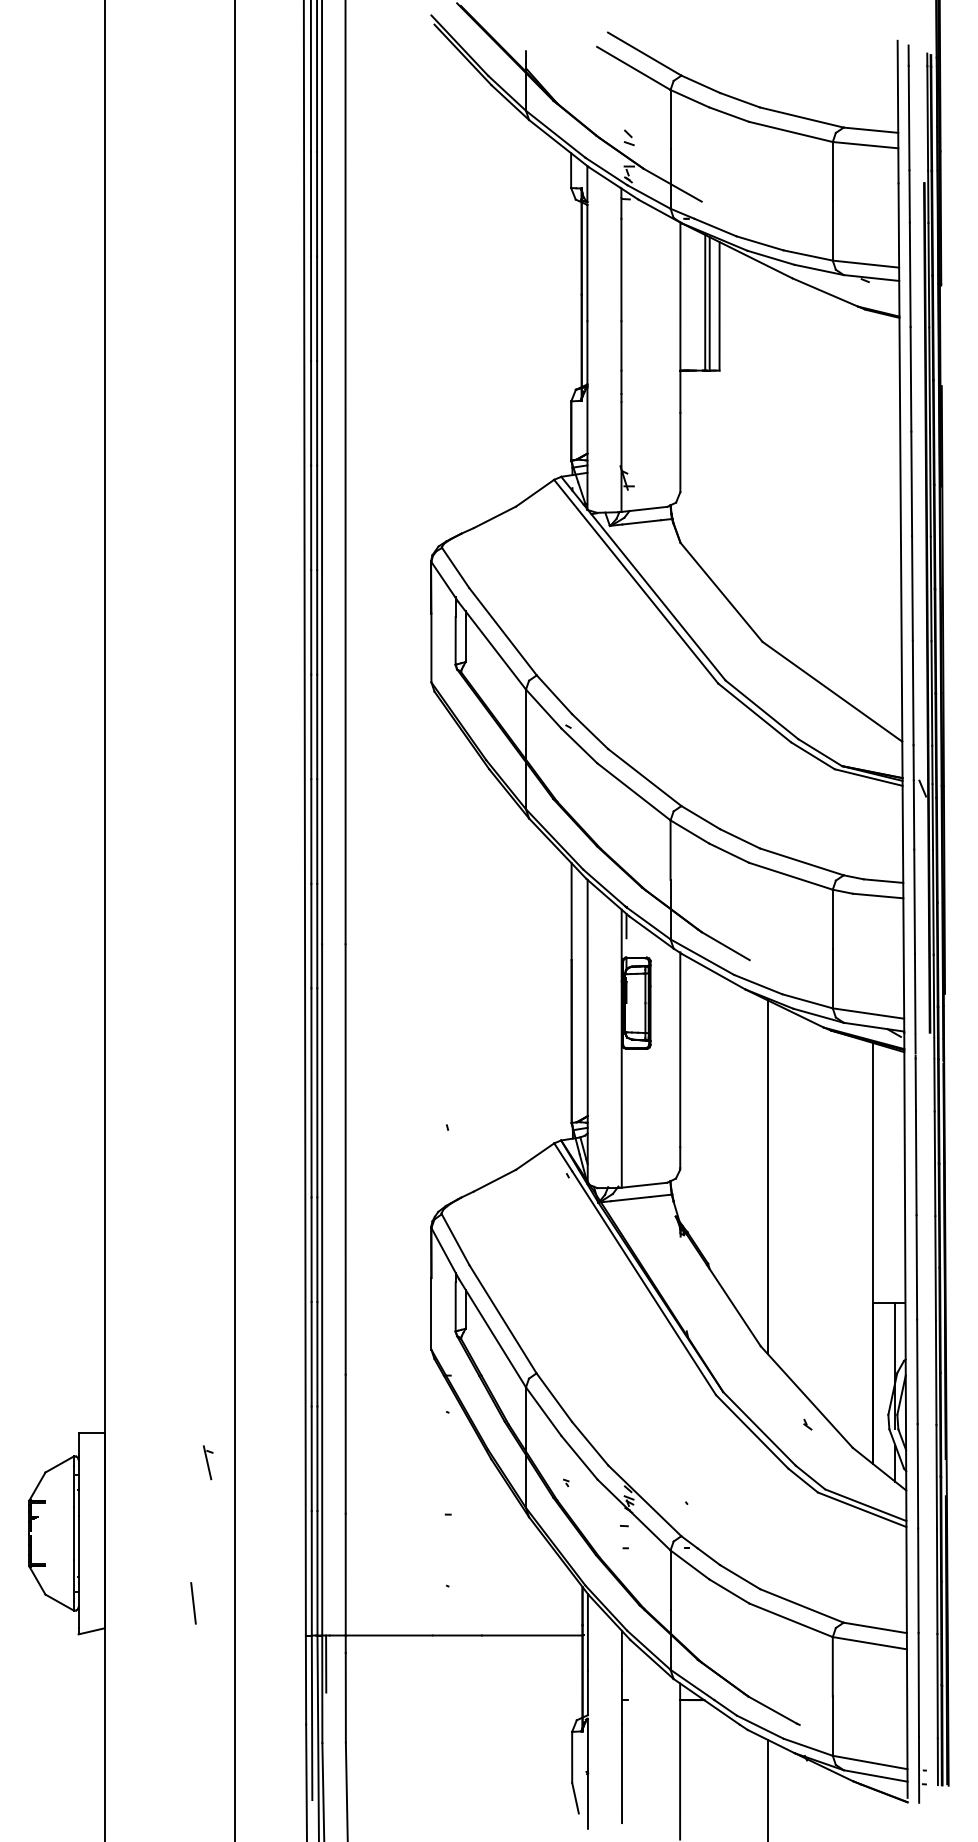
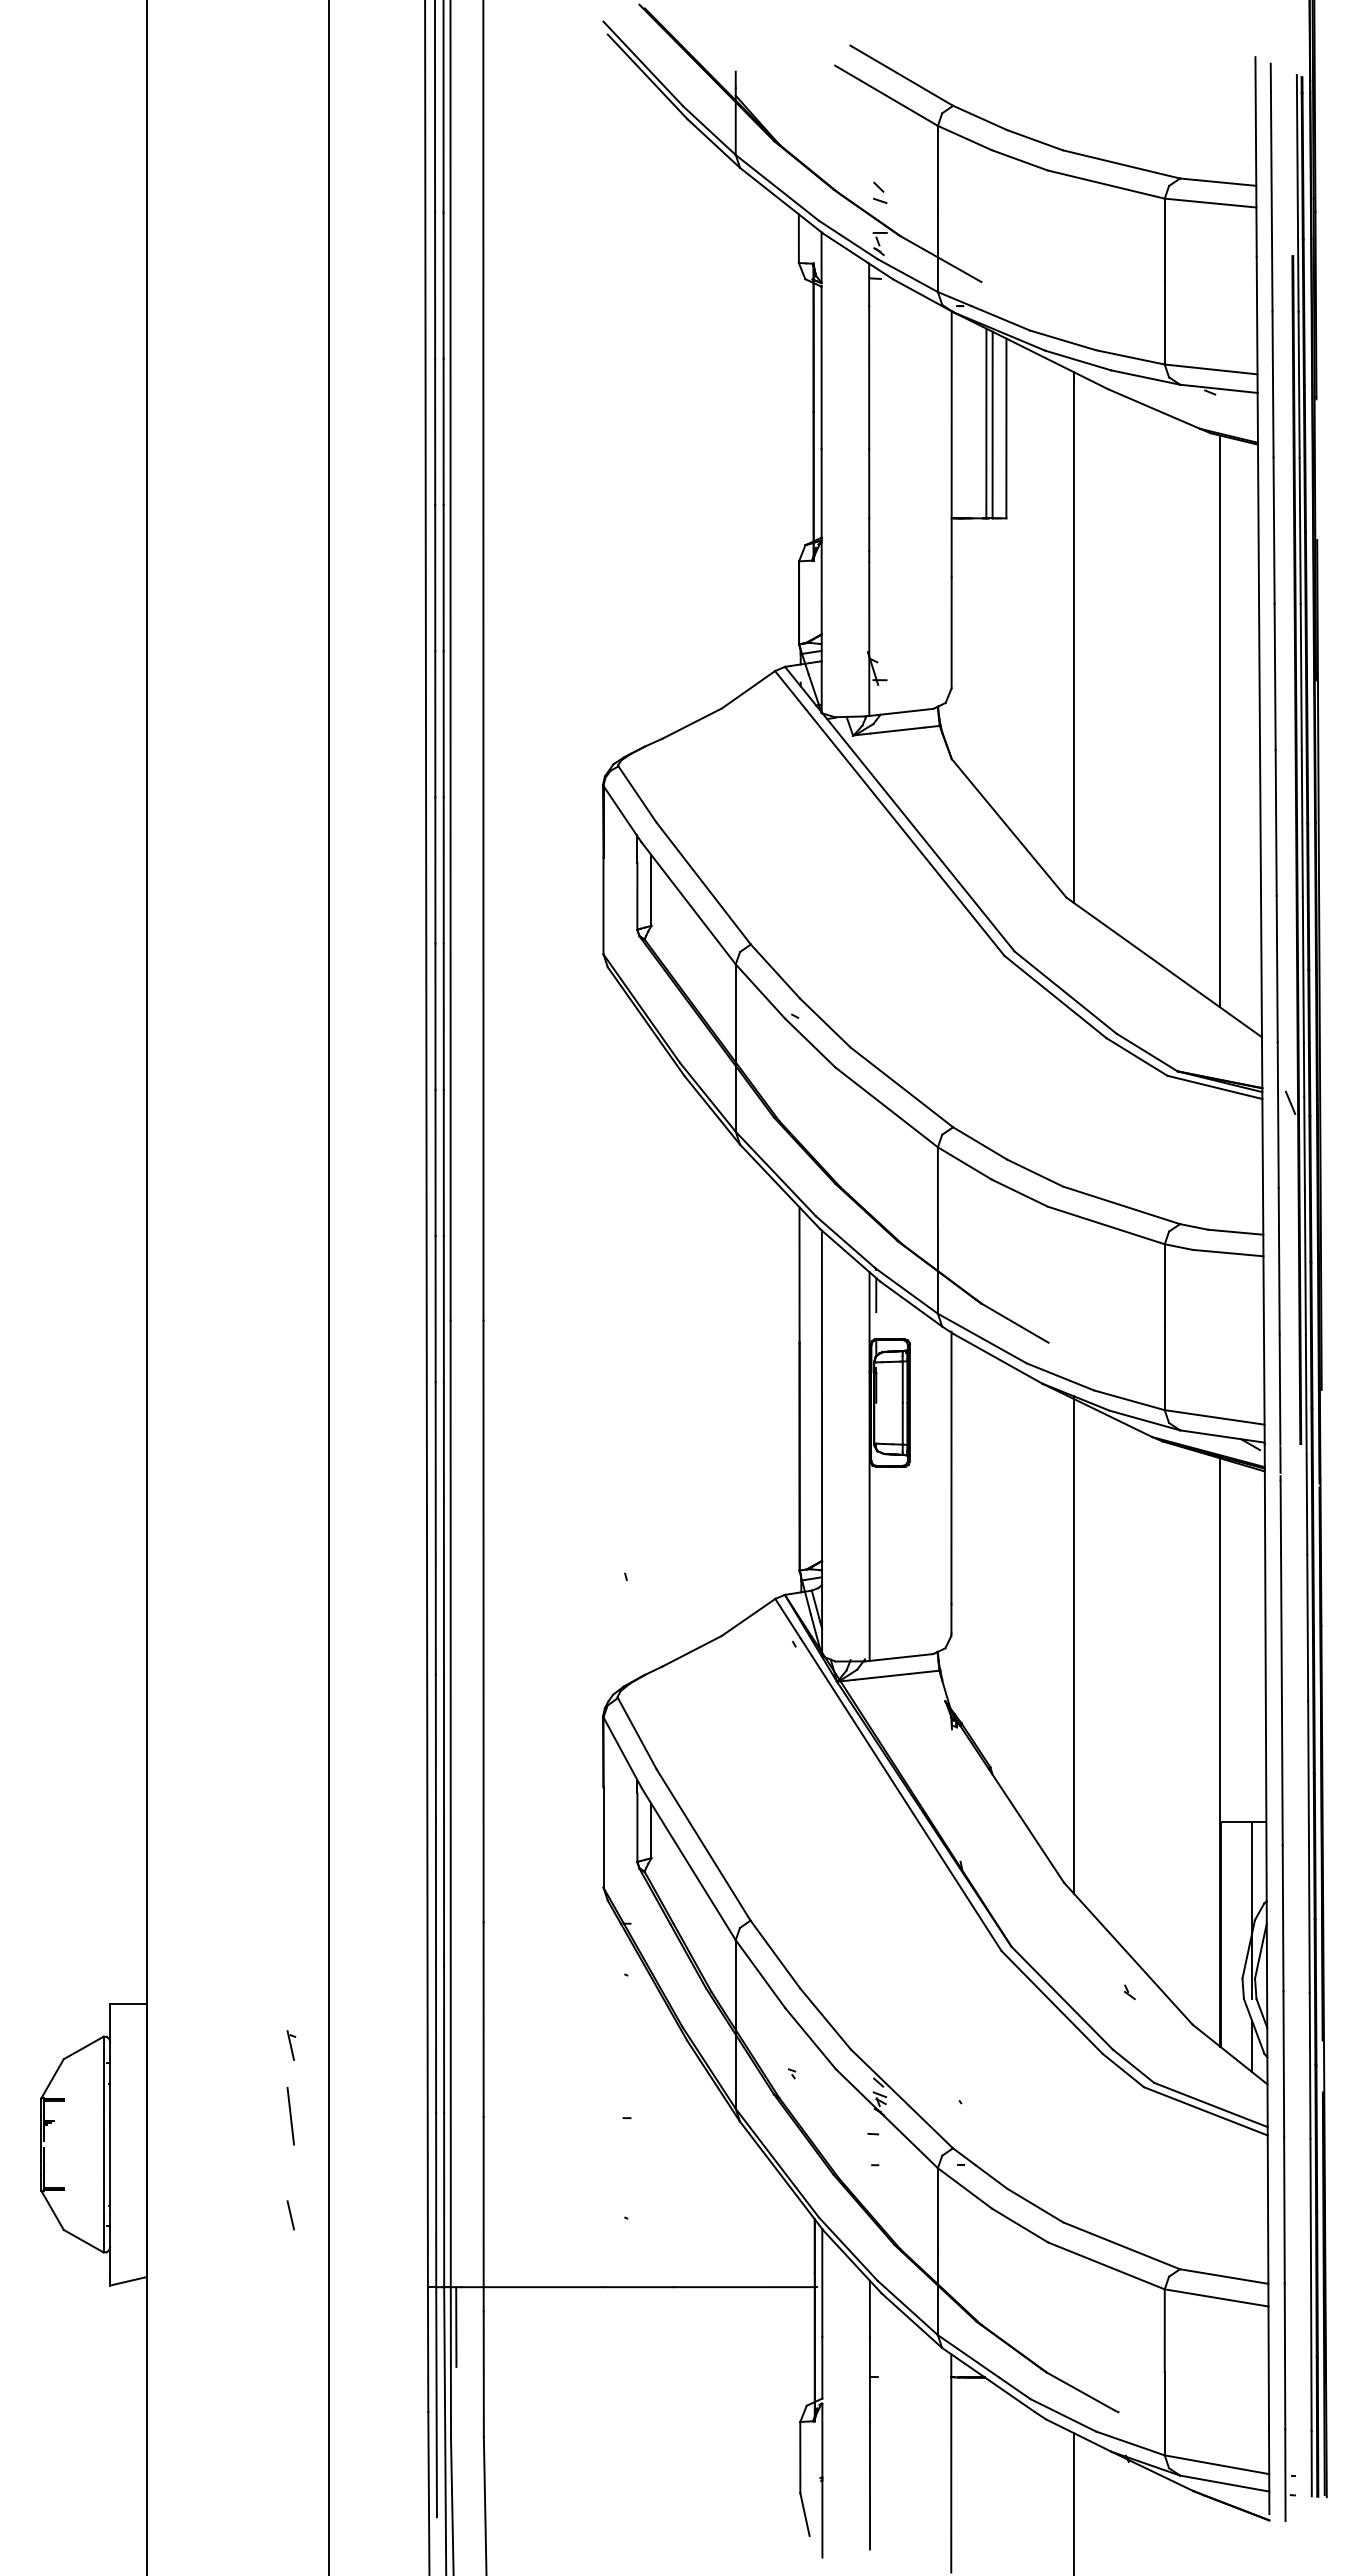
line: (768, 455) -> (1074, 637), added
line: (872, 515) -> (1220, 721), added
part: (208, 1462) -> (291, 2045), size x0.62
line: (207, 1584) -> (290, 2215), added
line: (193, 1603) -> (290, 2116), moved

